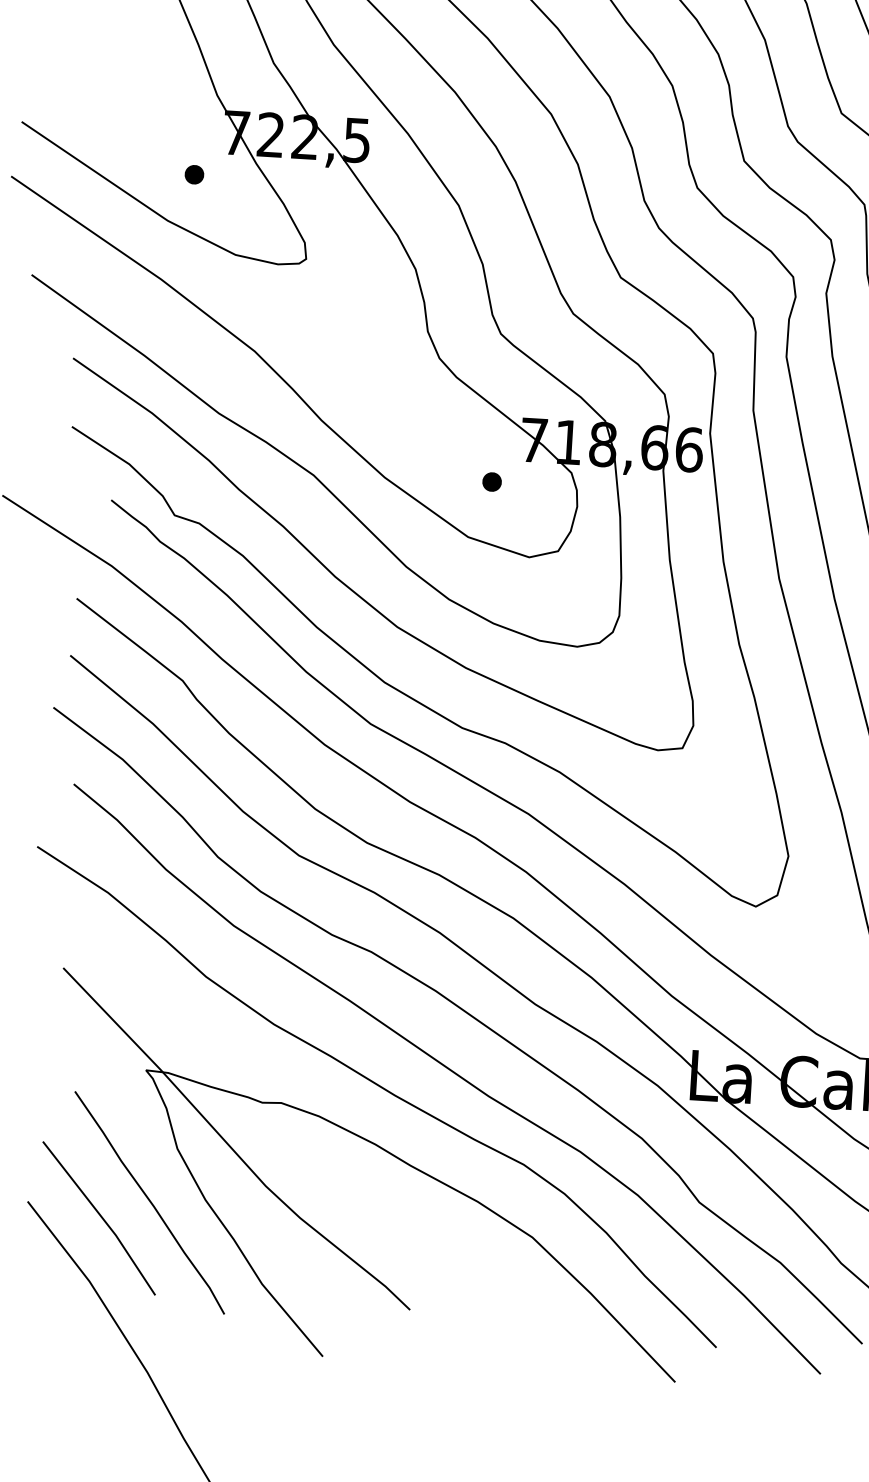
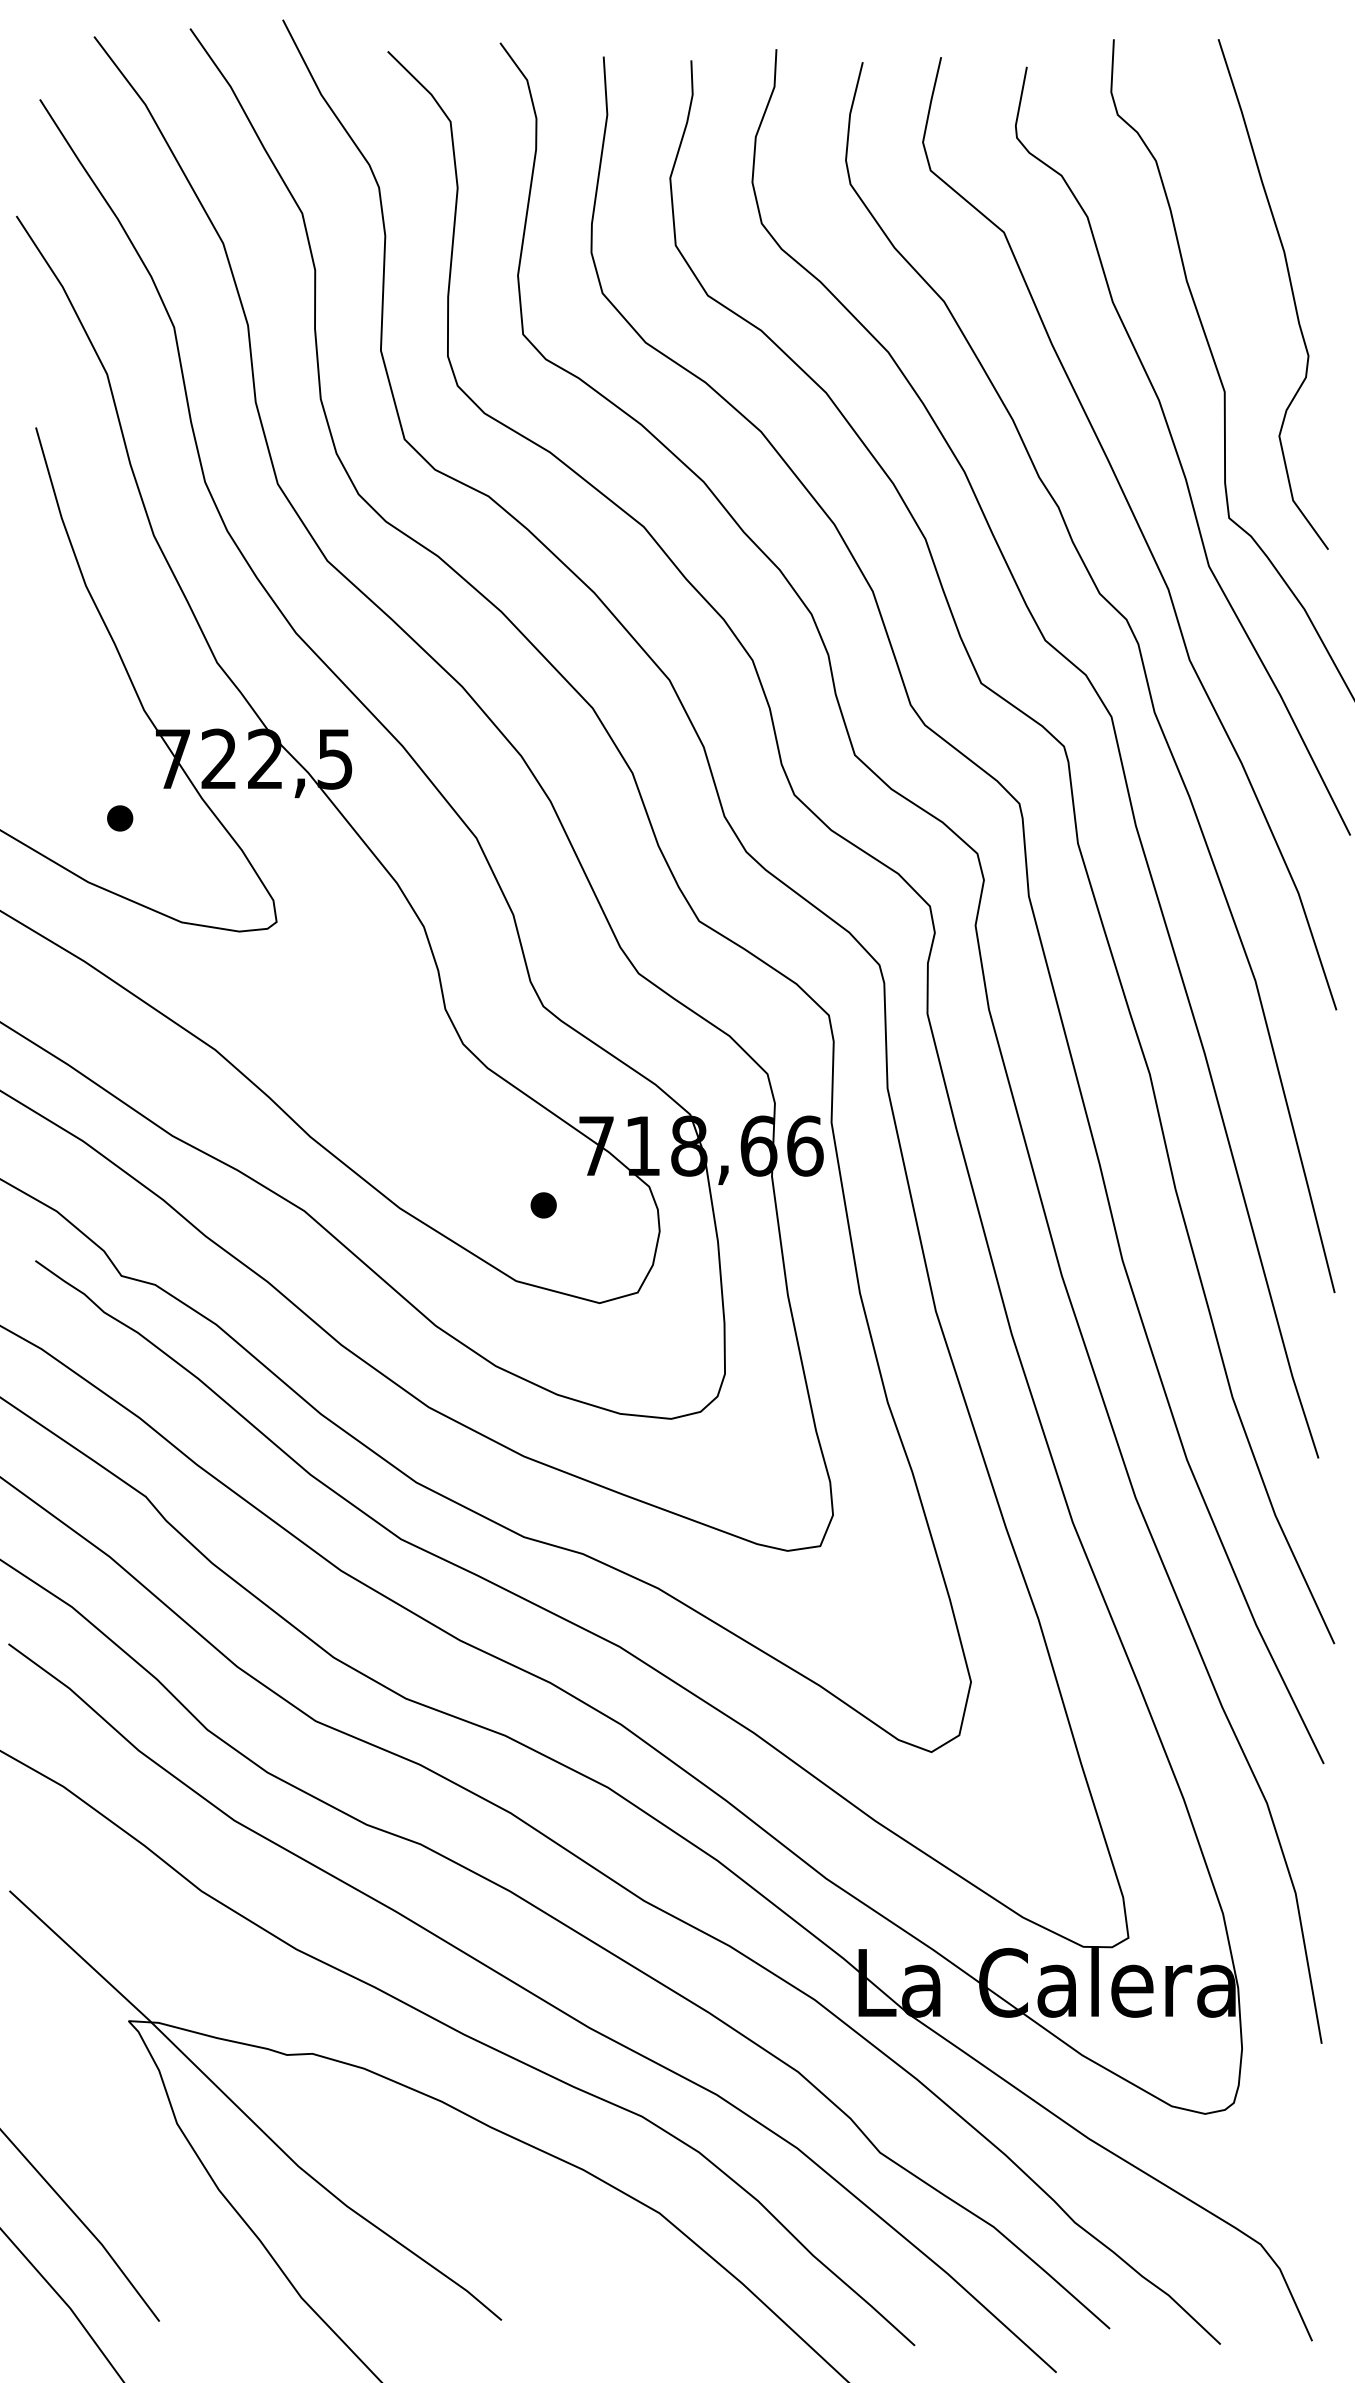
curve: (149, 1202) -> (144, 2197), removed

